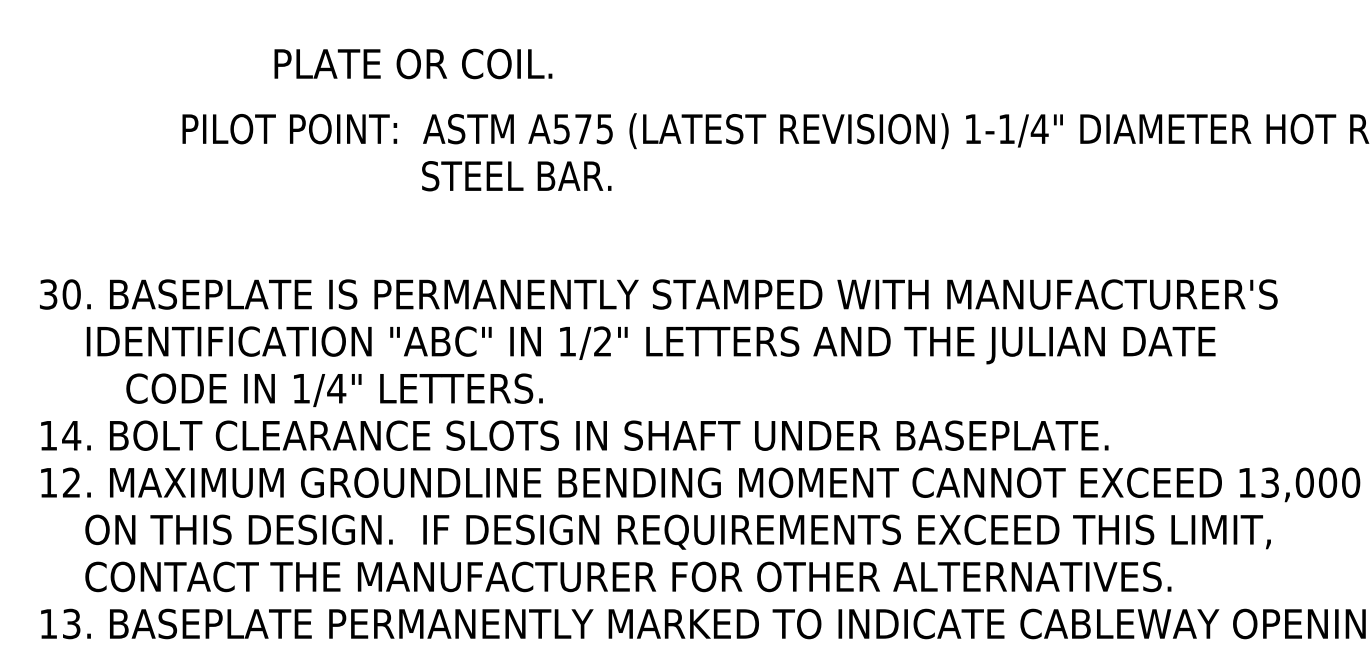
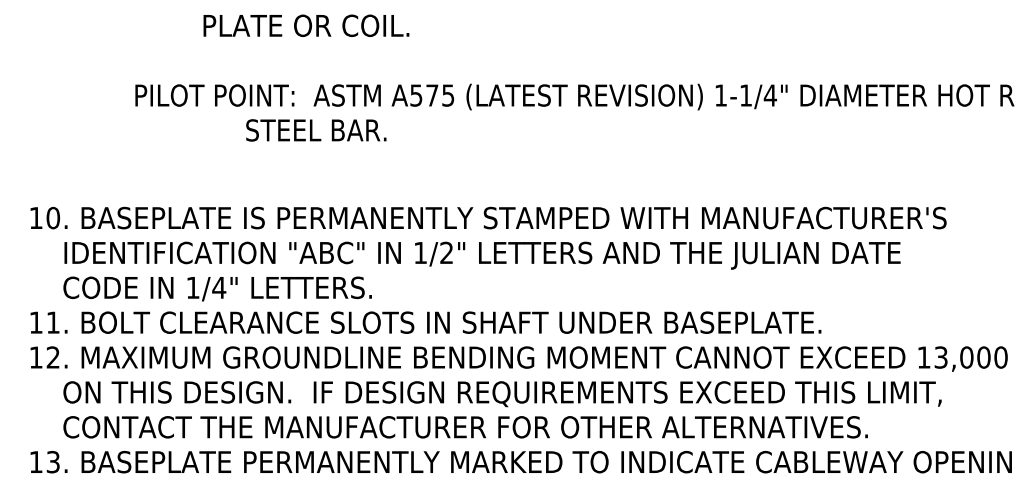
text: (413, 63) -> (306, 25), moved
text: (516, 176) -> (316, 130), moved
text: (48, 294) -> (36, 218), 30. -> 10.
text: (334, 390) -> (217, 289), moved
text: (71, 435) -> (53, 322), 14. -> 11.

